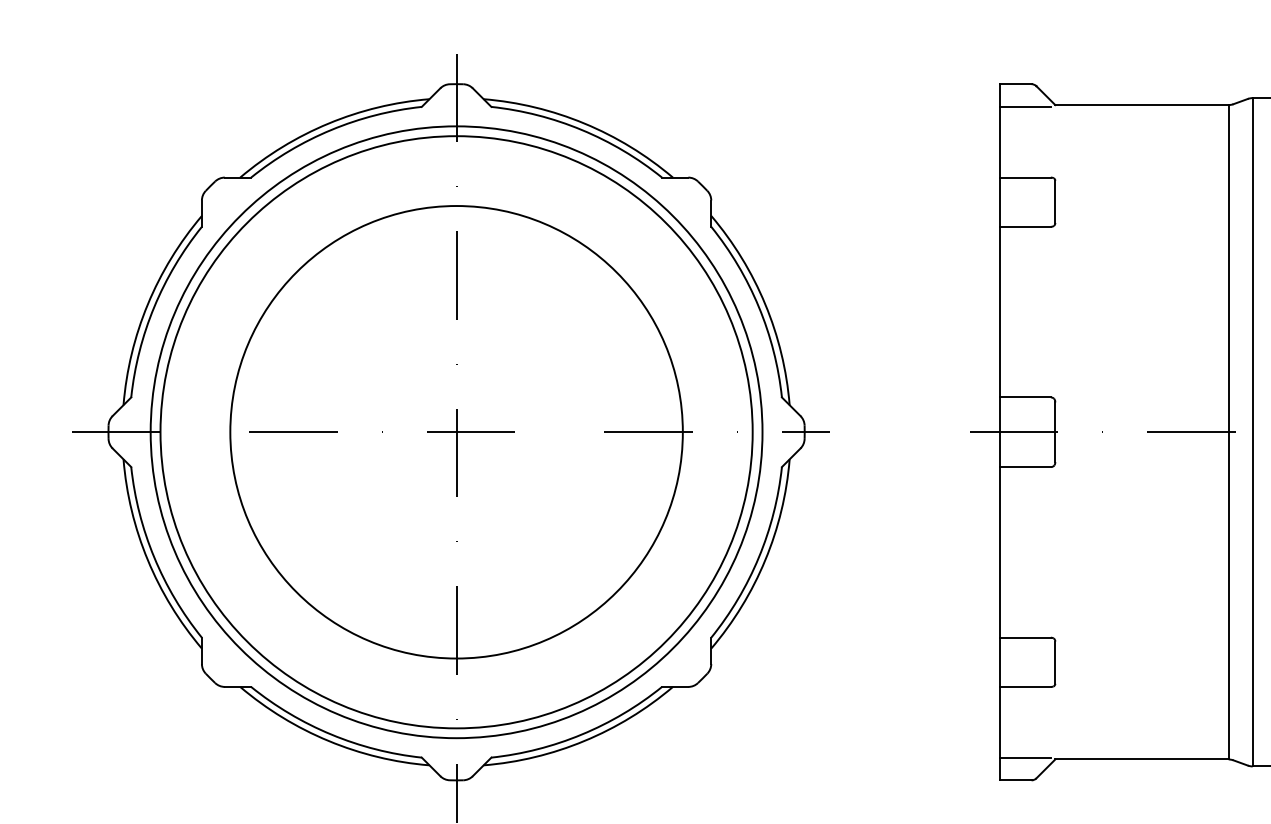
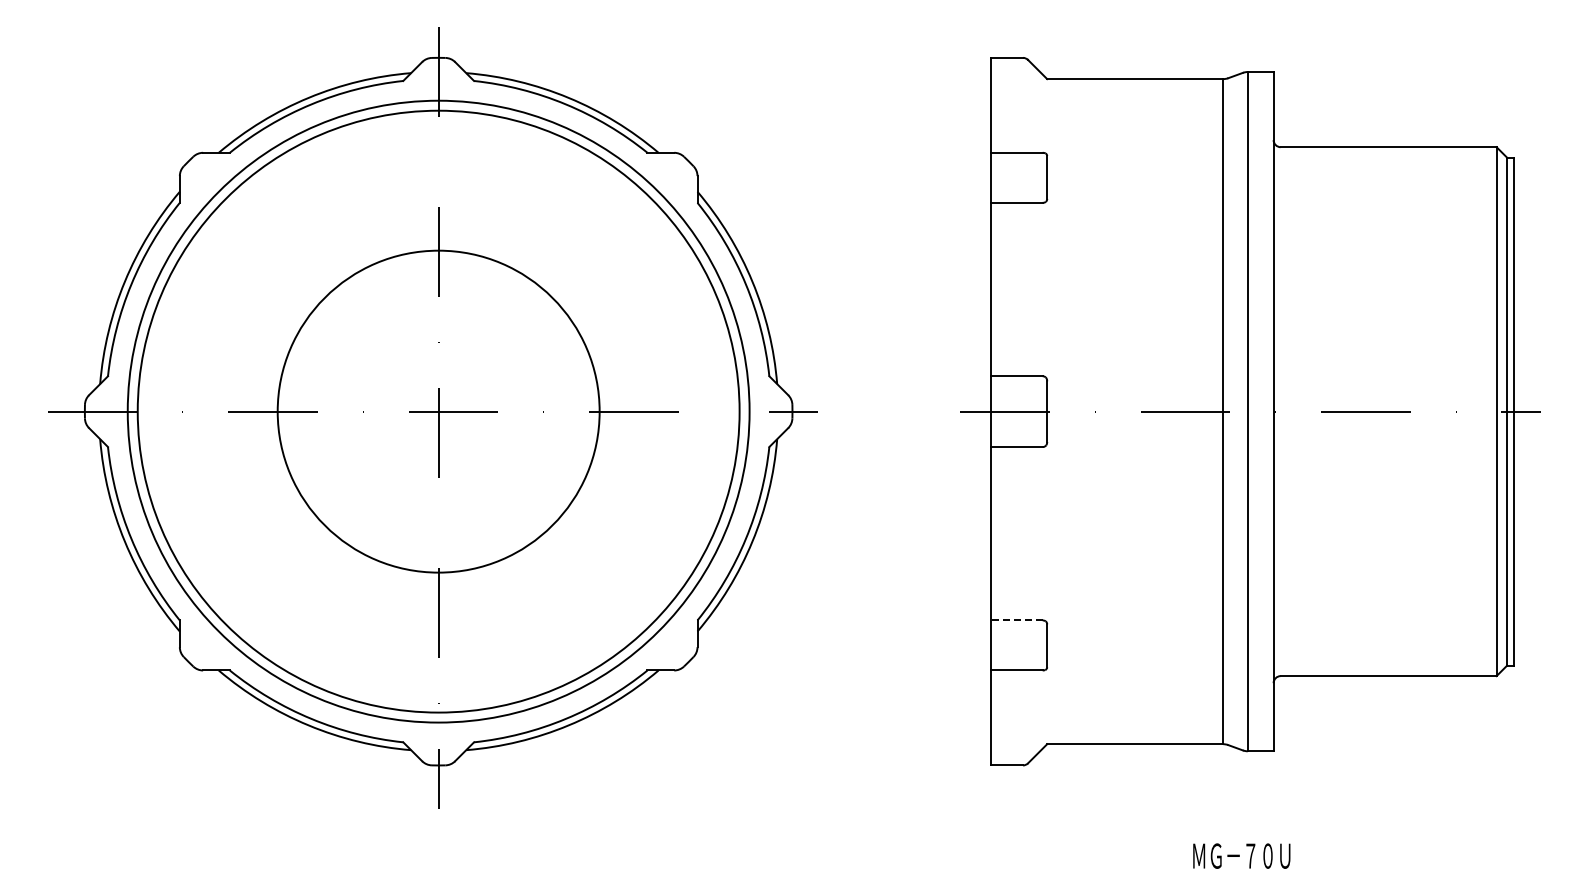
line: (1025, 106) -> (1016, 80), removed
circle: (456, 432) -> (438, 411), size x0.7
line: (1025, 637) -> (1016, 620), solid -> dashed
line: (1025, 757) -> (1016, 742), removed

